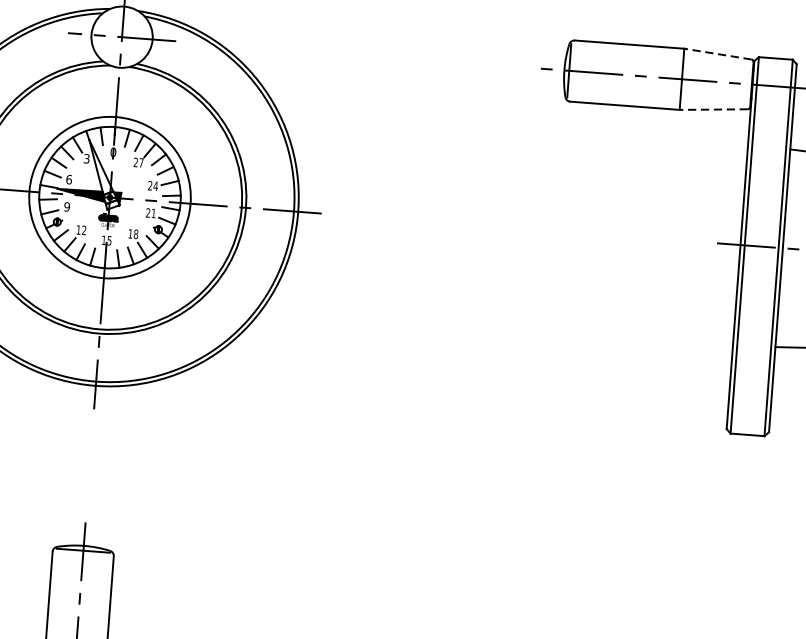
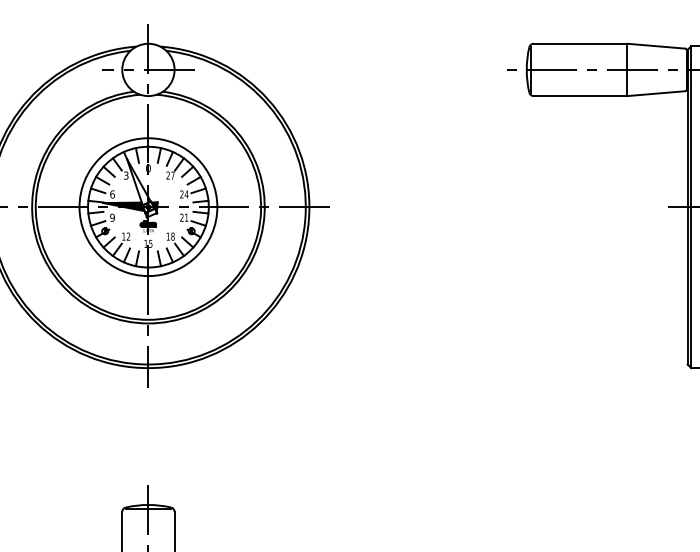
line: (717, 54) -> (655, 46), dashed -> solid
line: (712, 109) -> (655, 93), dashed -> solid

